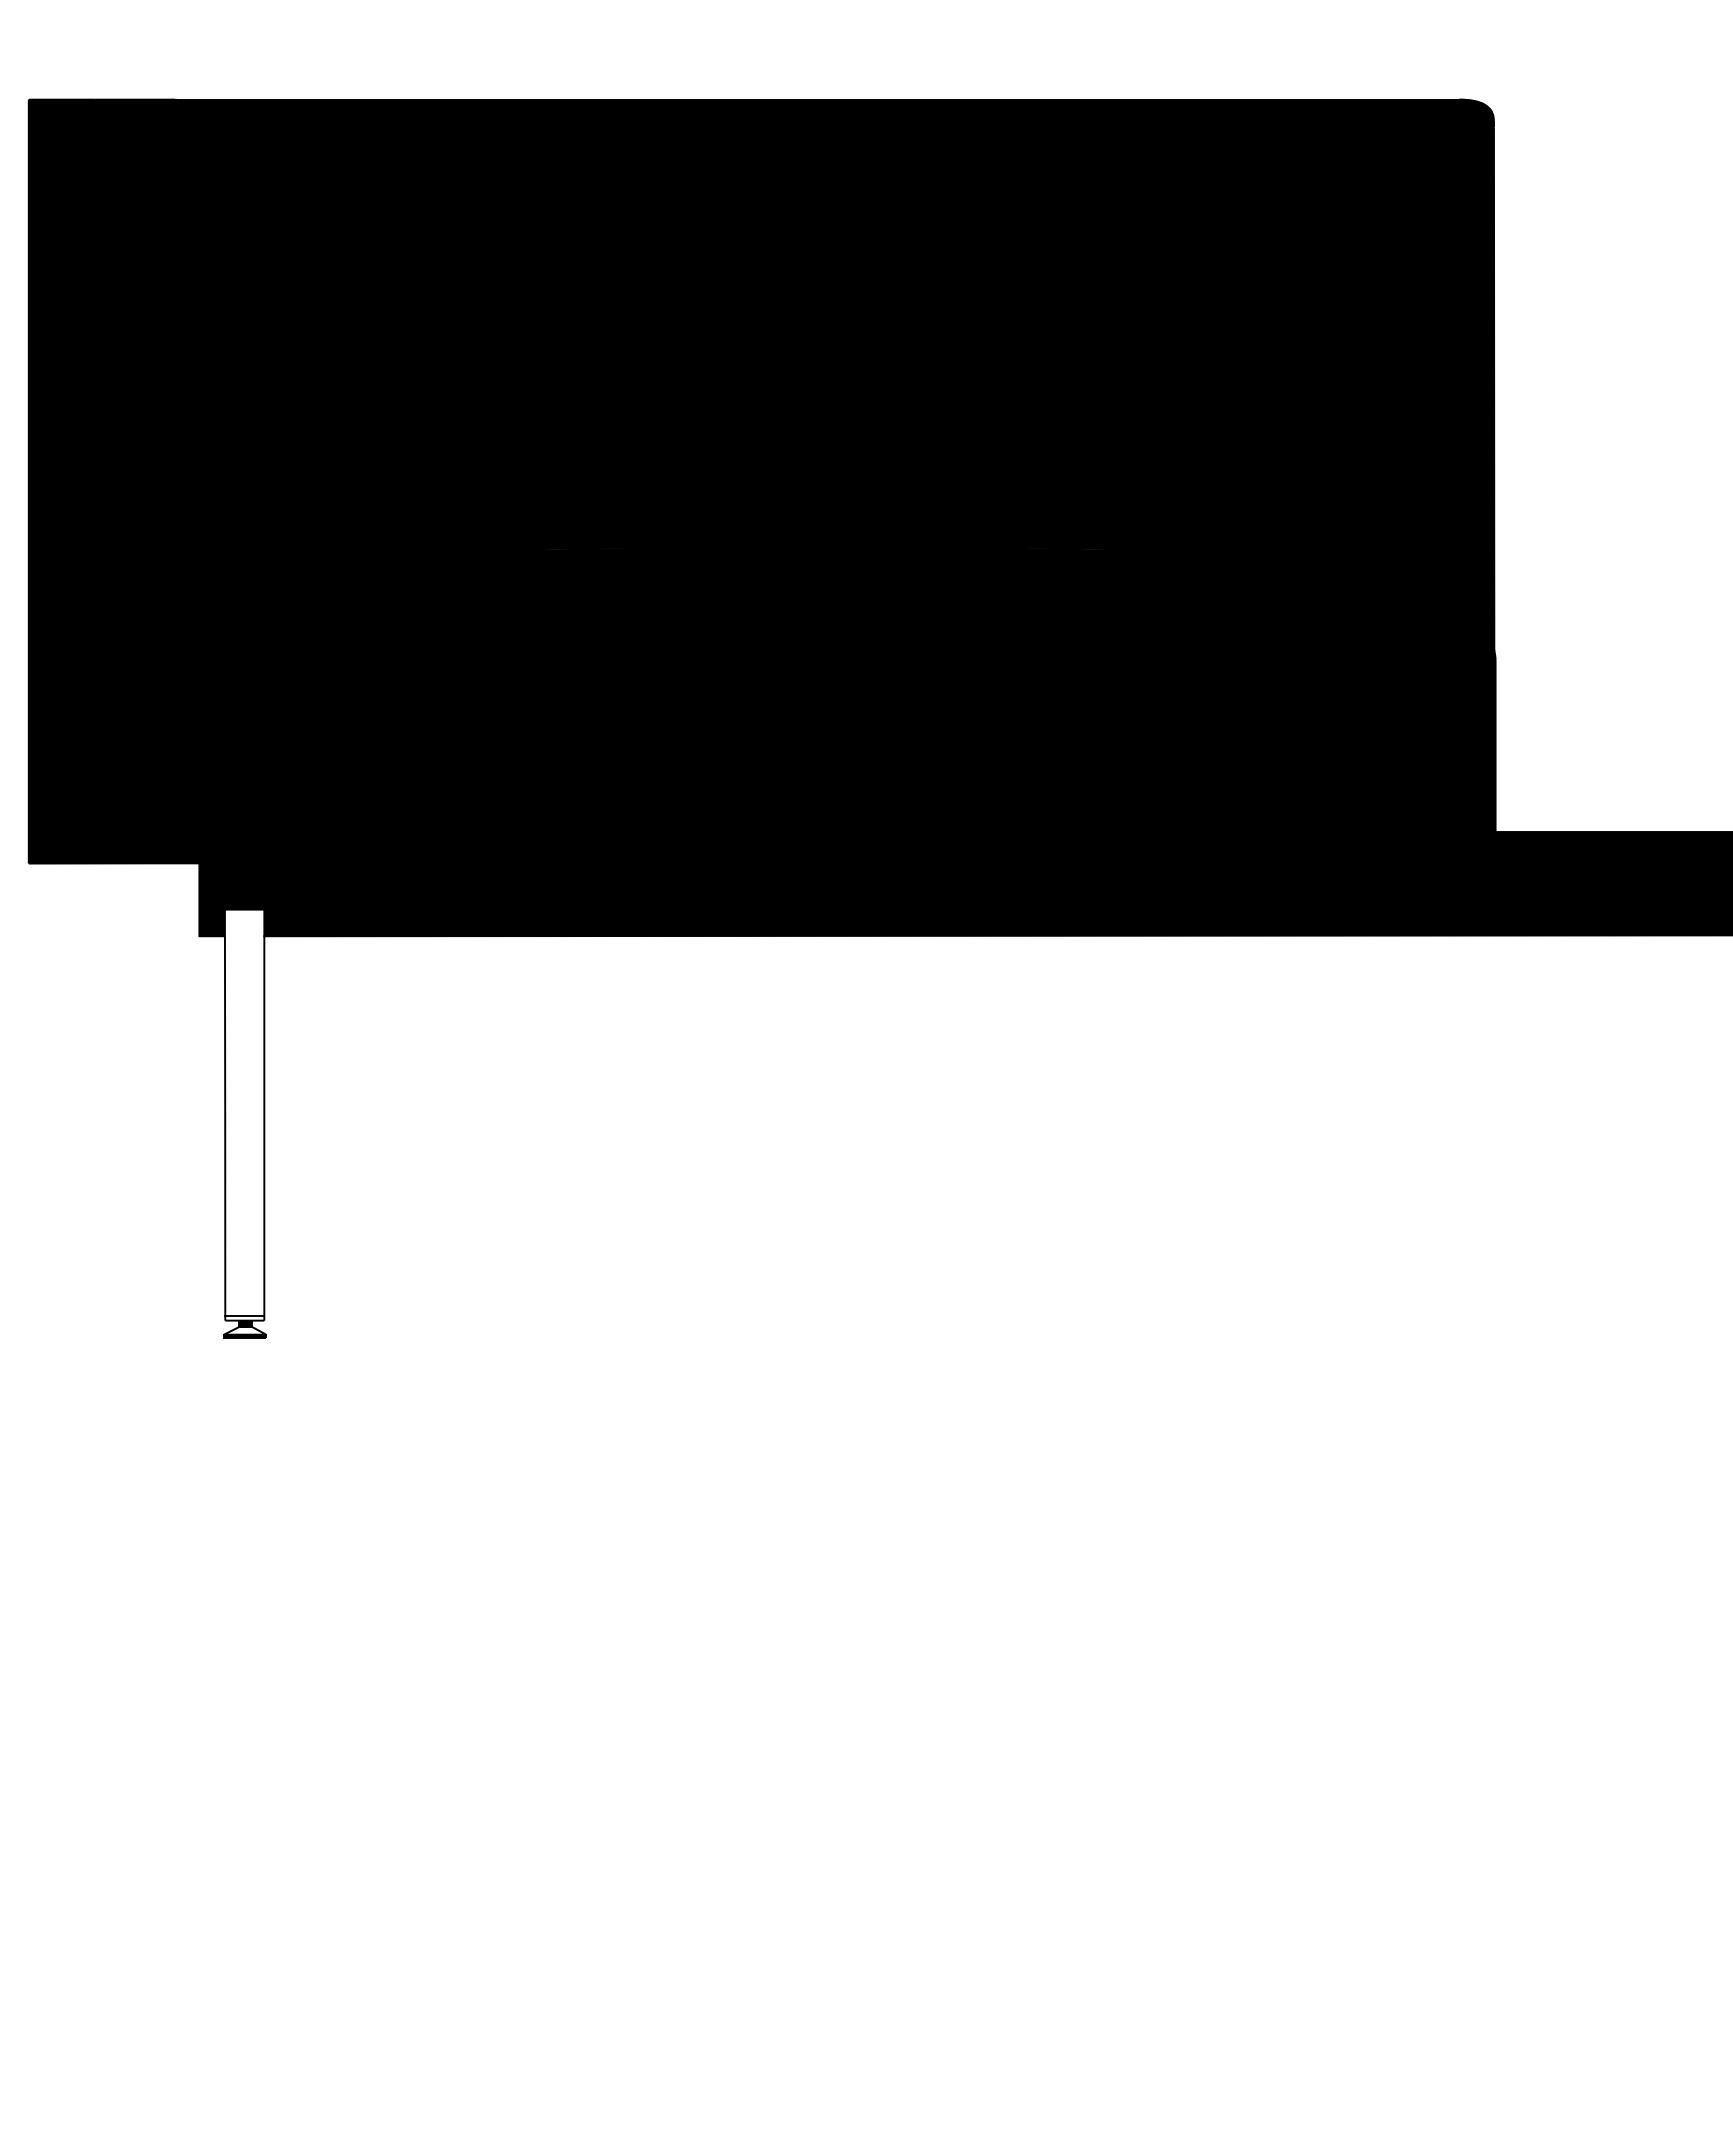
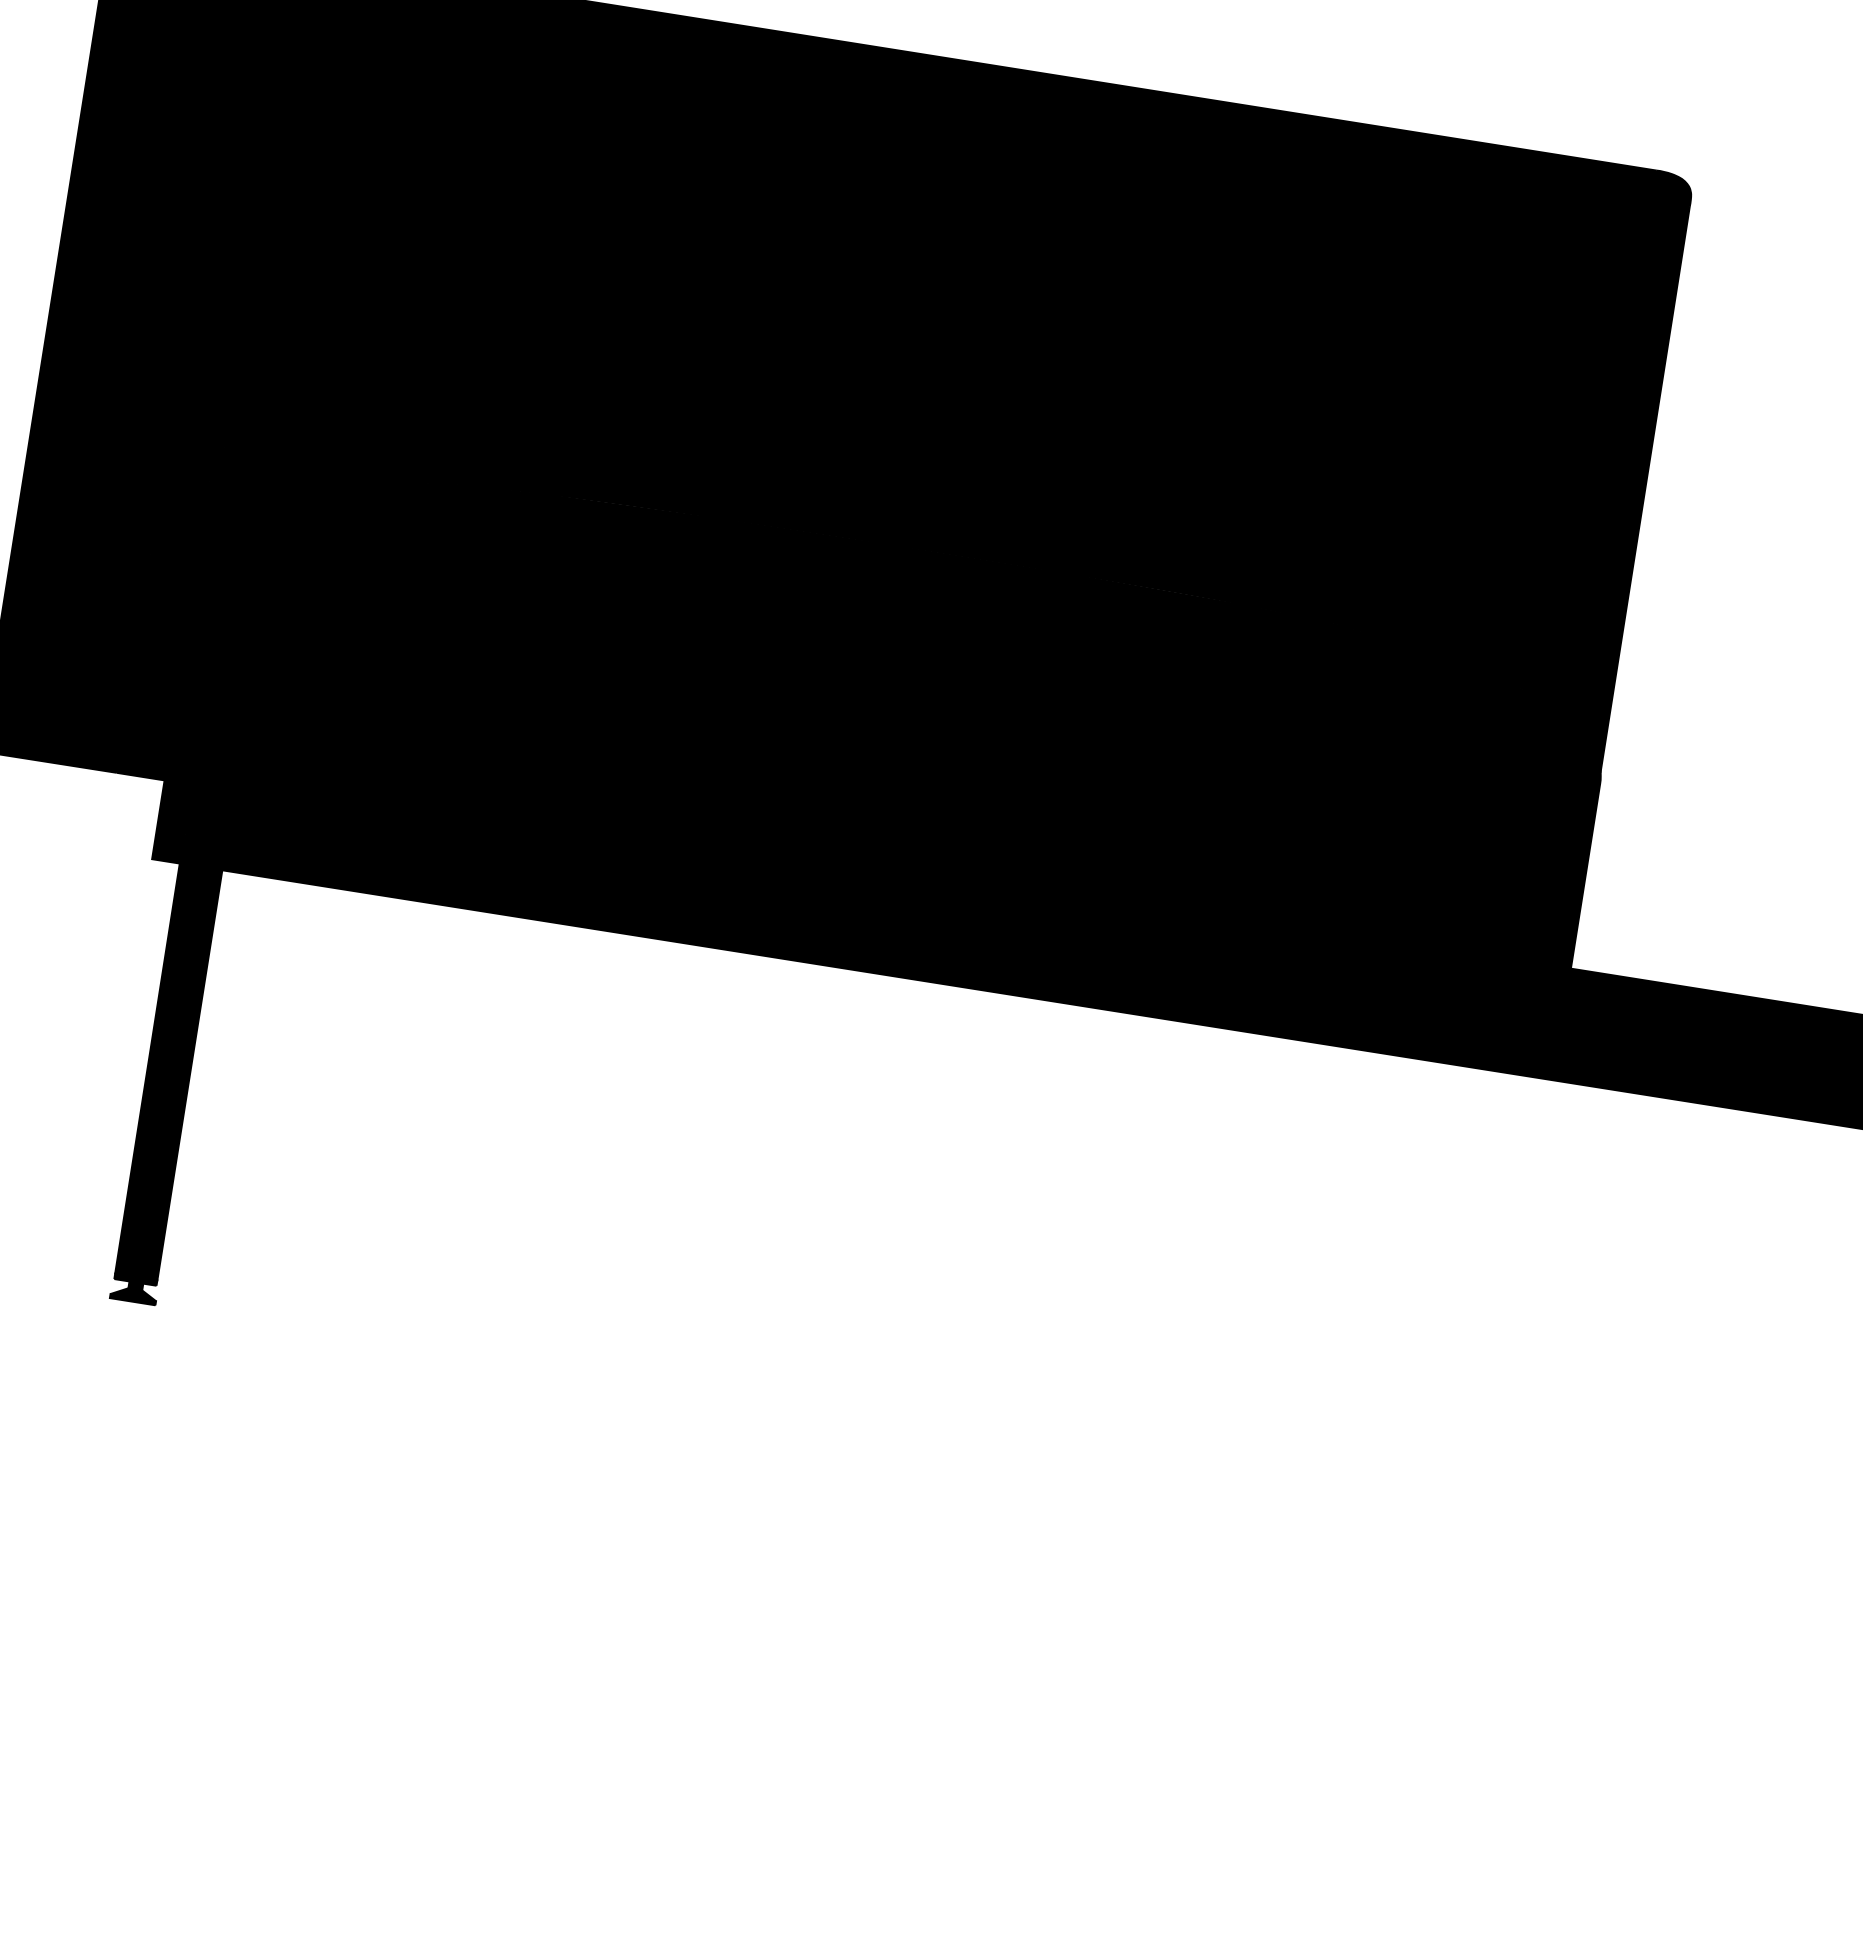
fill: (244, 1114) -> (170, 1059), added
fill: (245, 1330) -> (134, 1293), added

